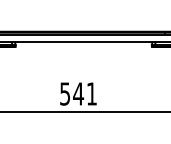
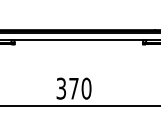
text: (78, 93) -> (73, 88), 541 -> 370

